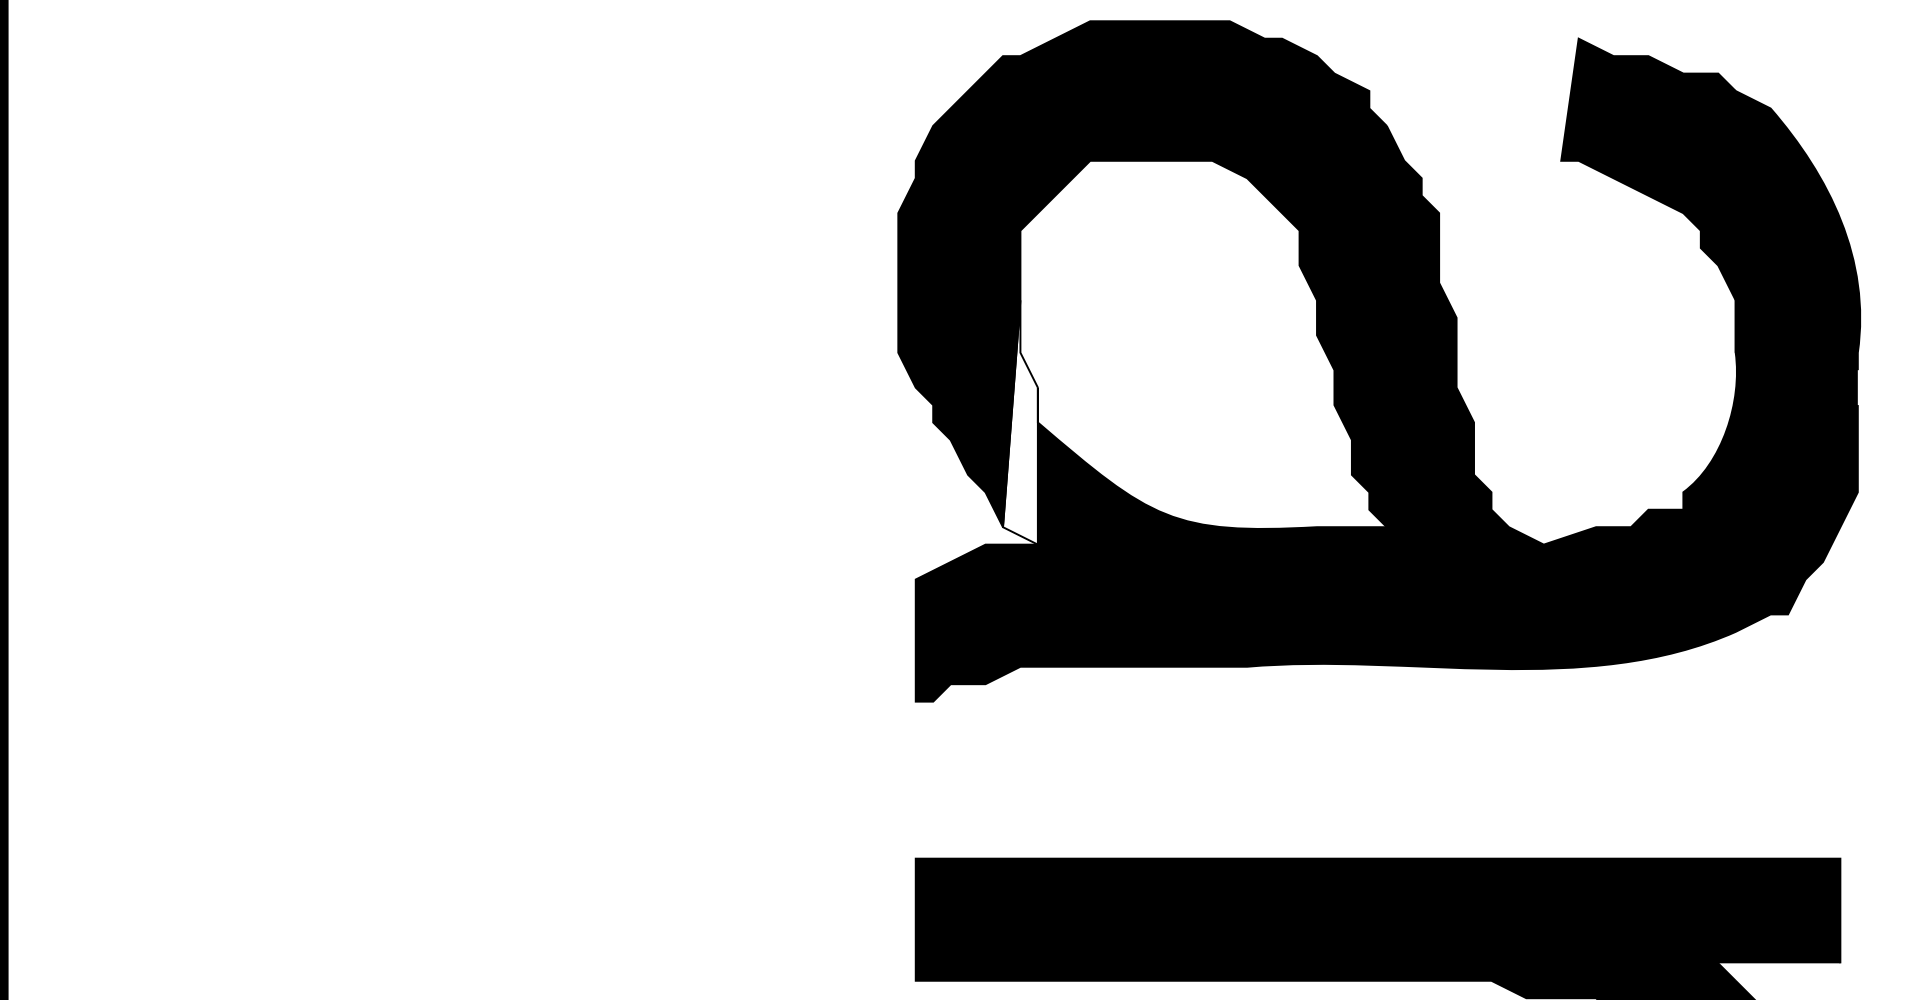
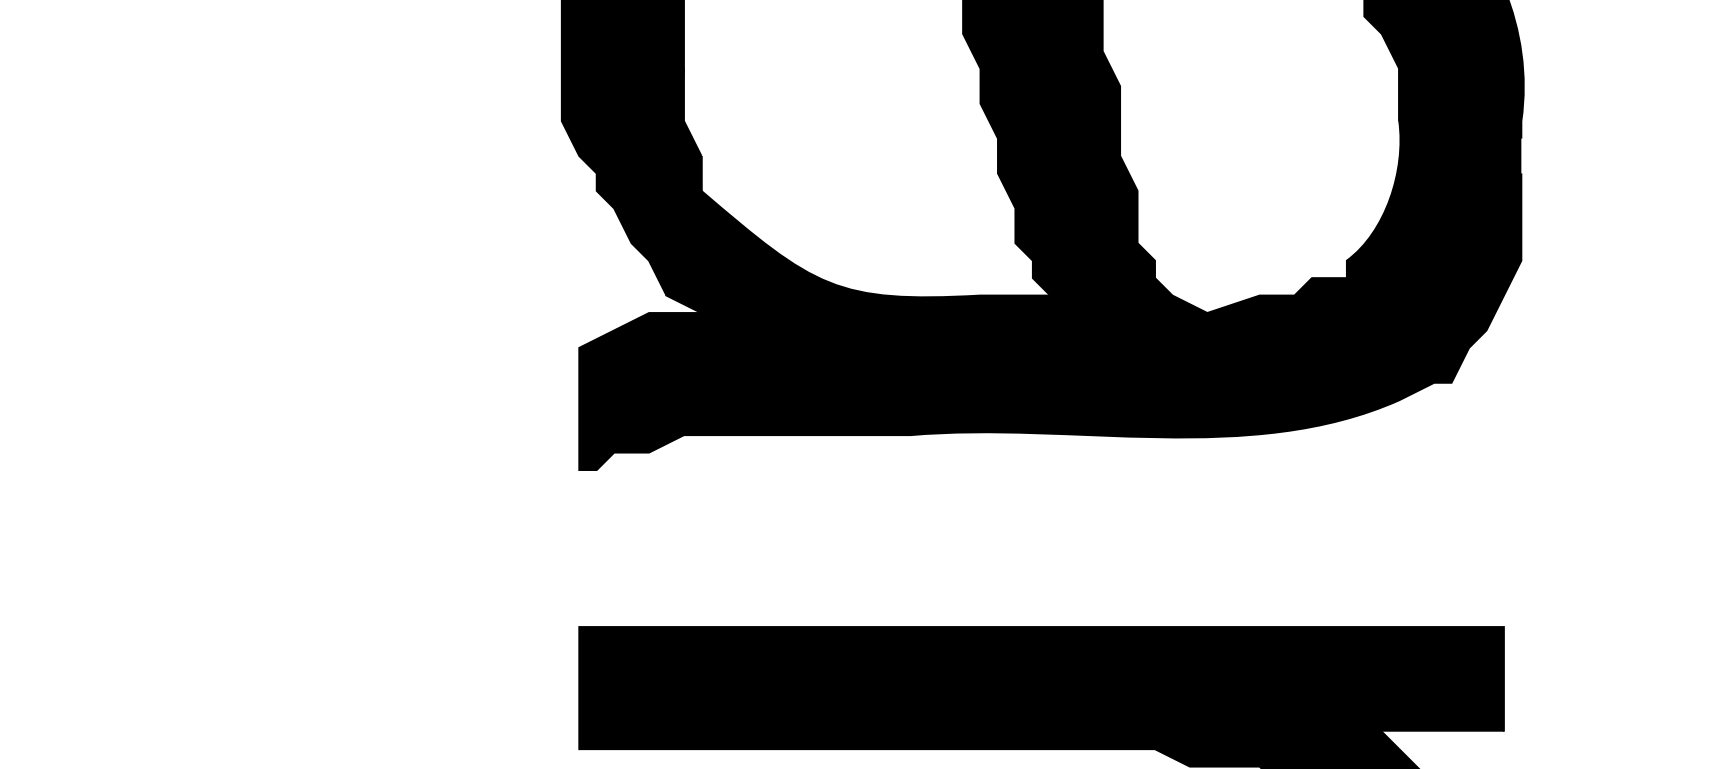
fill: (1019, 422) -> (683, 190), added

